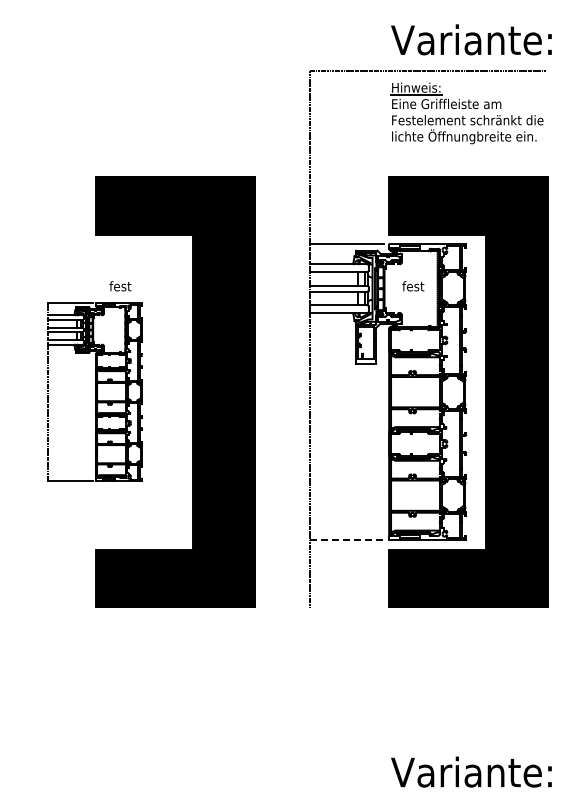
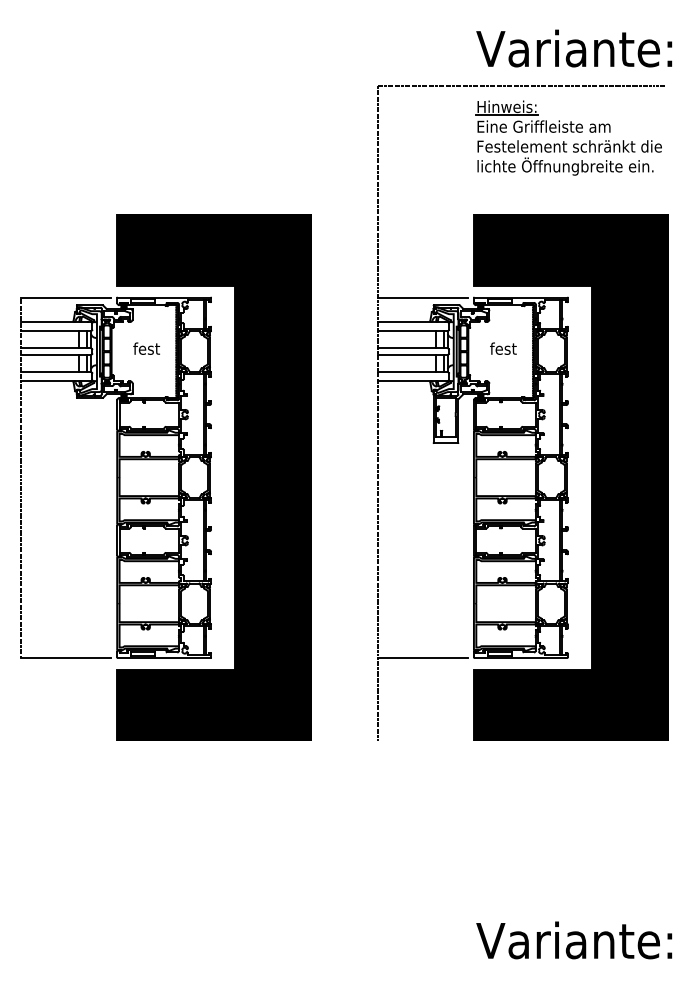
part: (95, 391) -> (116, 476), size x1.67
line: (347, 540) -> (423, 658), dashed -> solid

